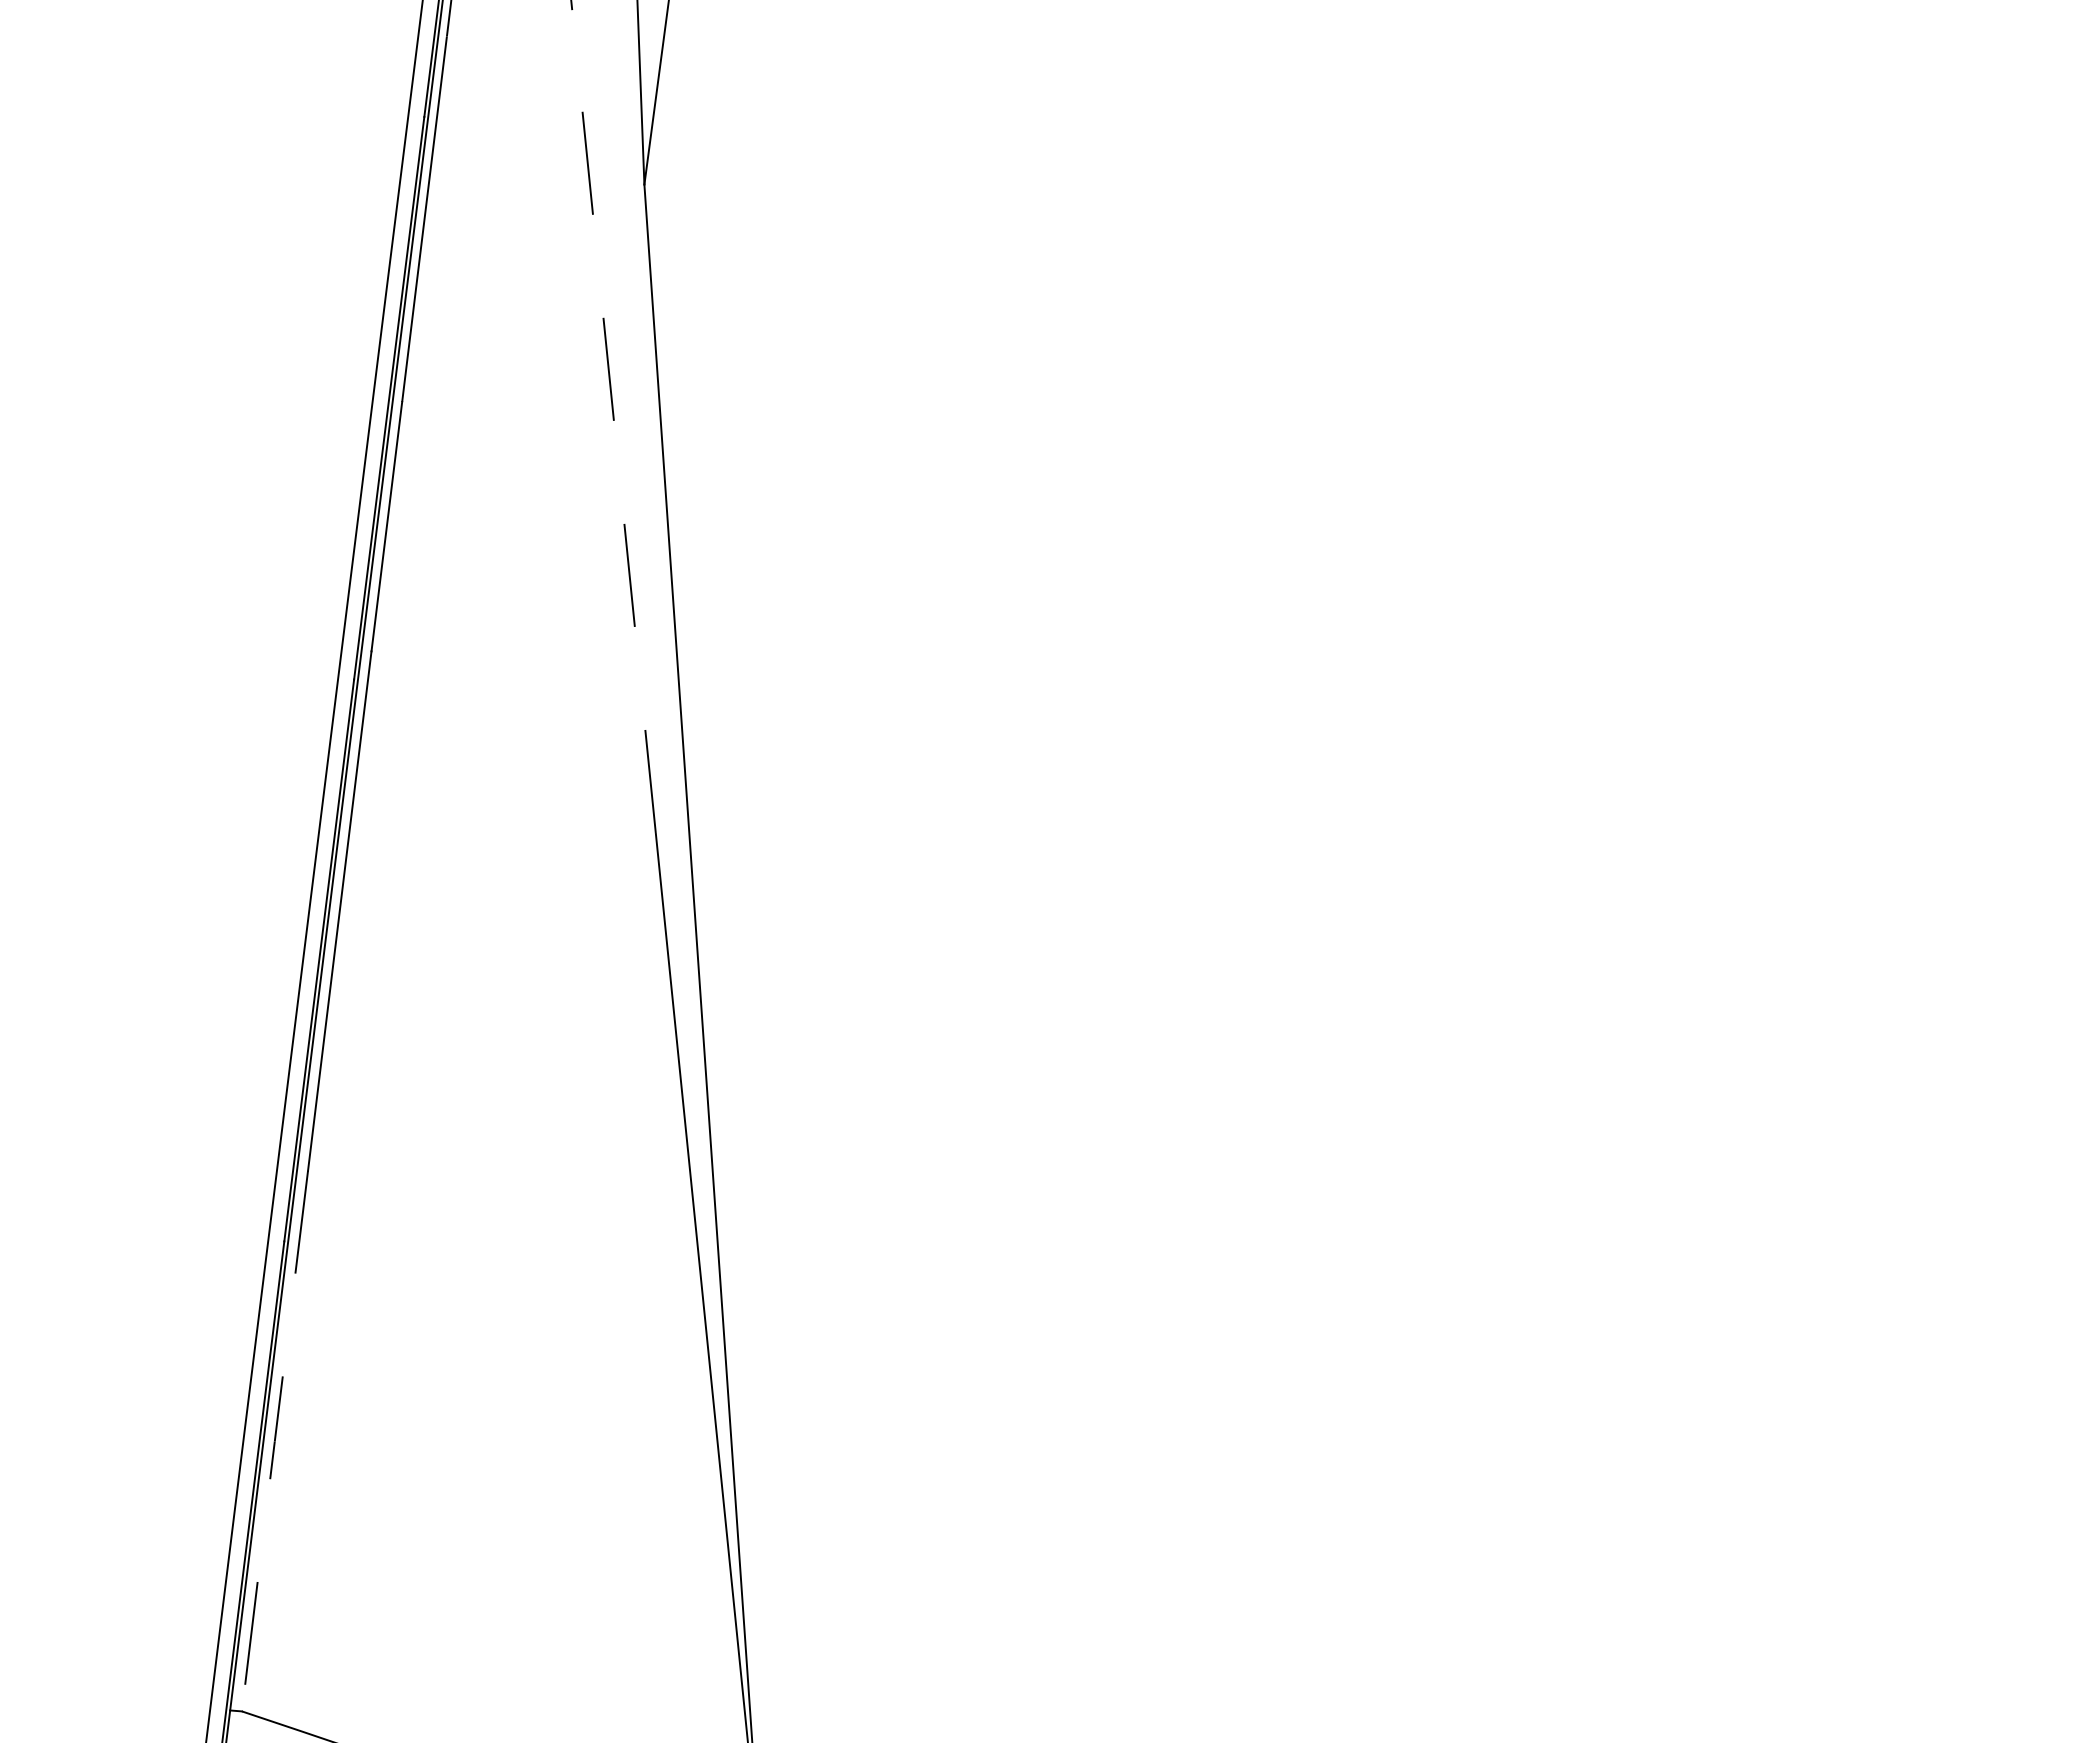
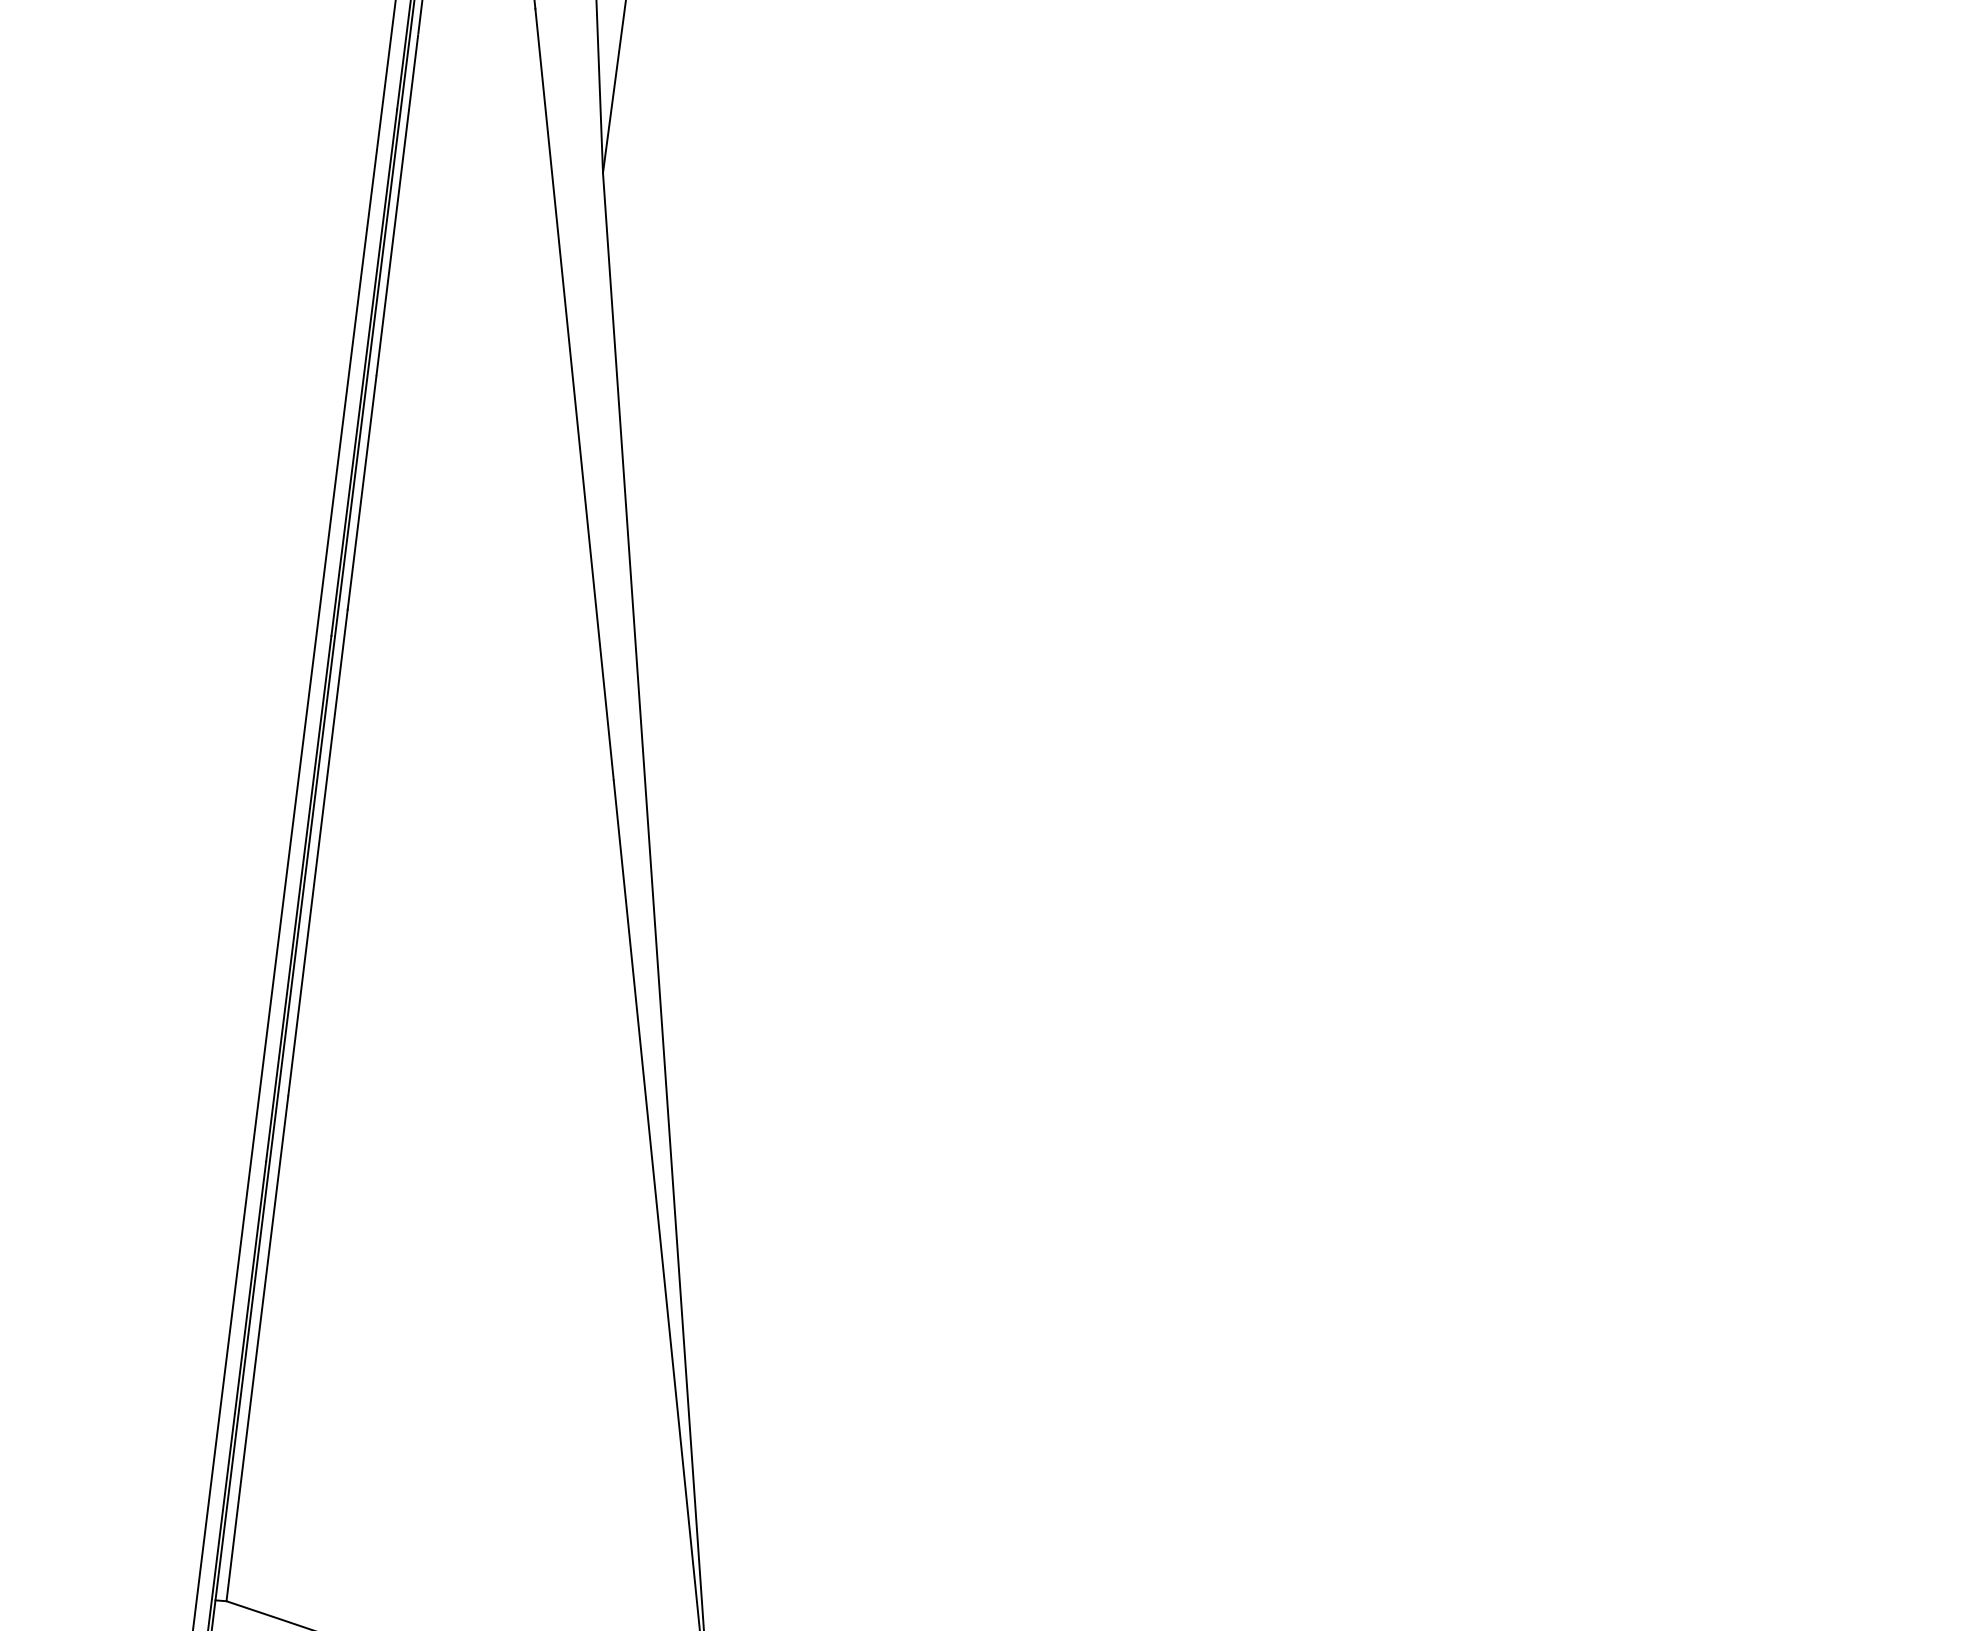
line: (613, 420) -> (574, 393), dashed -> solid
line: (274, 1441) -> (256, 1348), dashed -> solid

